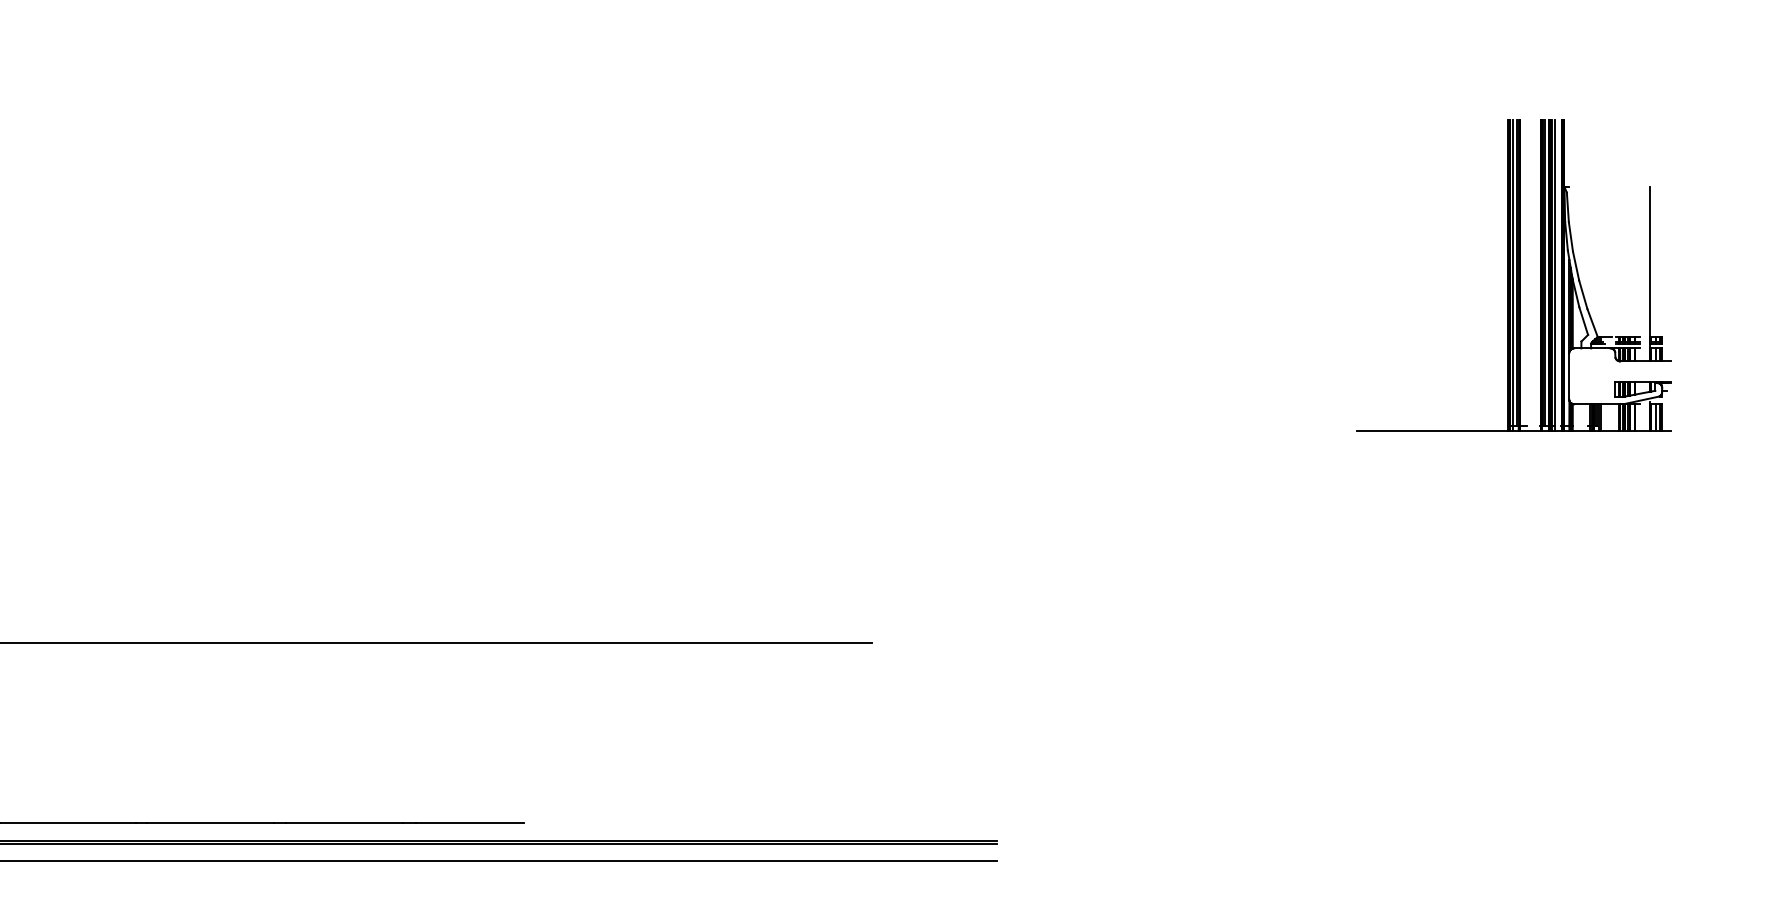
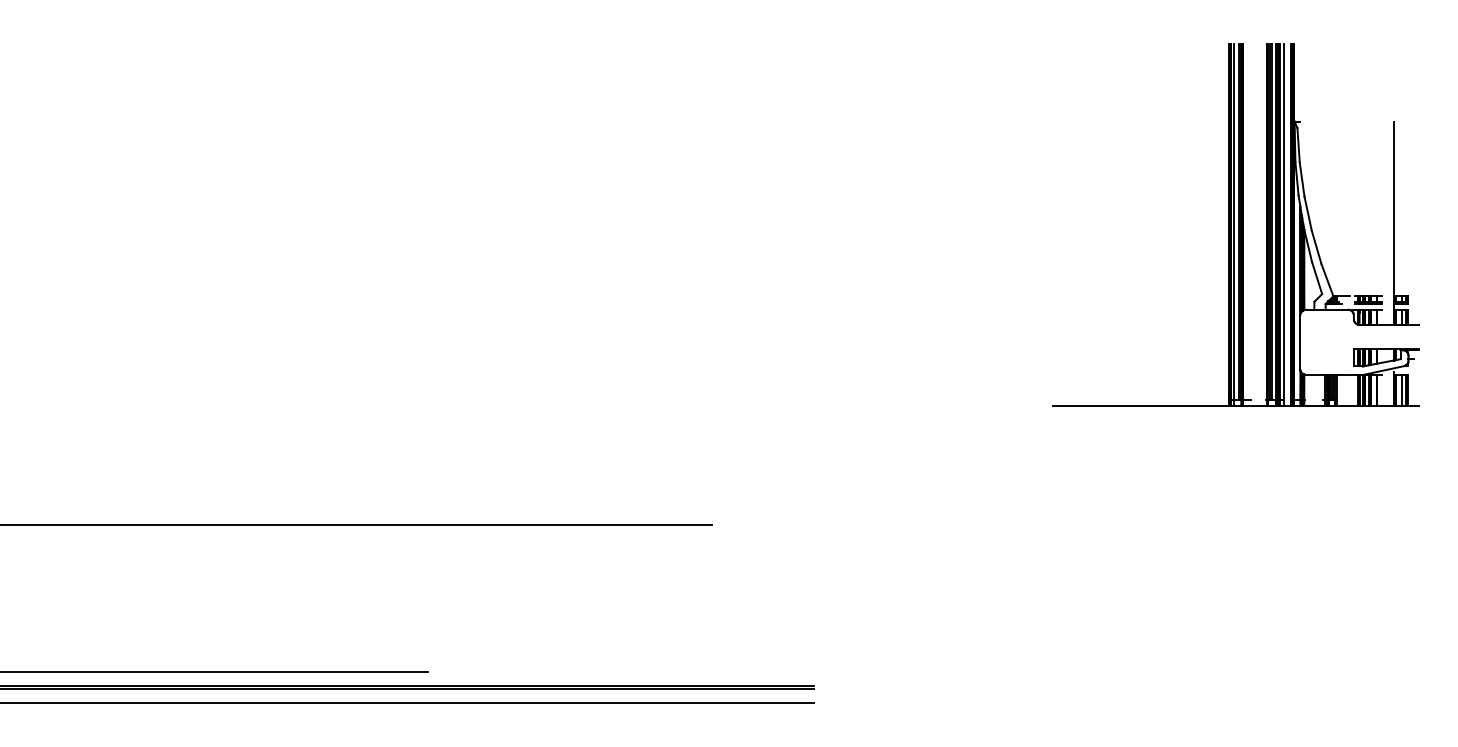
part: (1513, 275) -> (1235, 224), size x1.43

